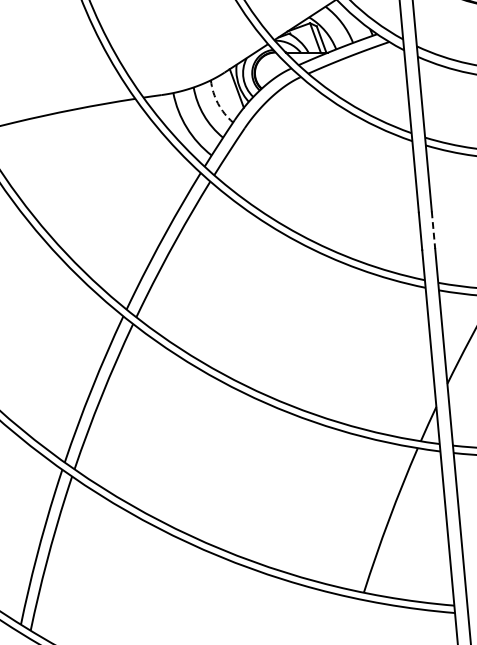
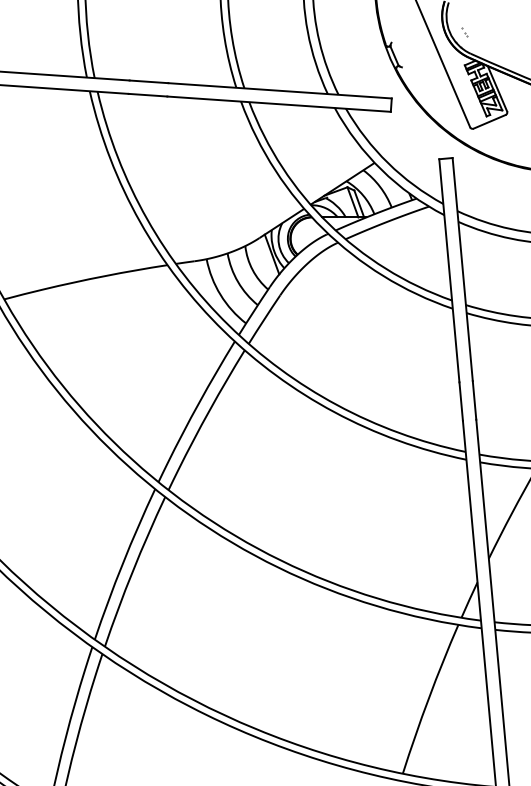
arc: (217, 104) -> (252, 270), dashed -> solid
line: (433, 230) -> (474, 400), dashed -> solid

